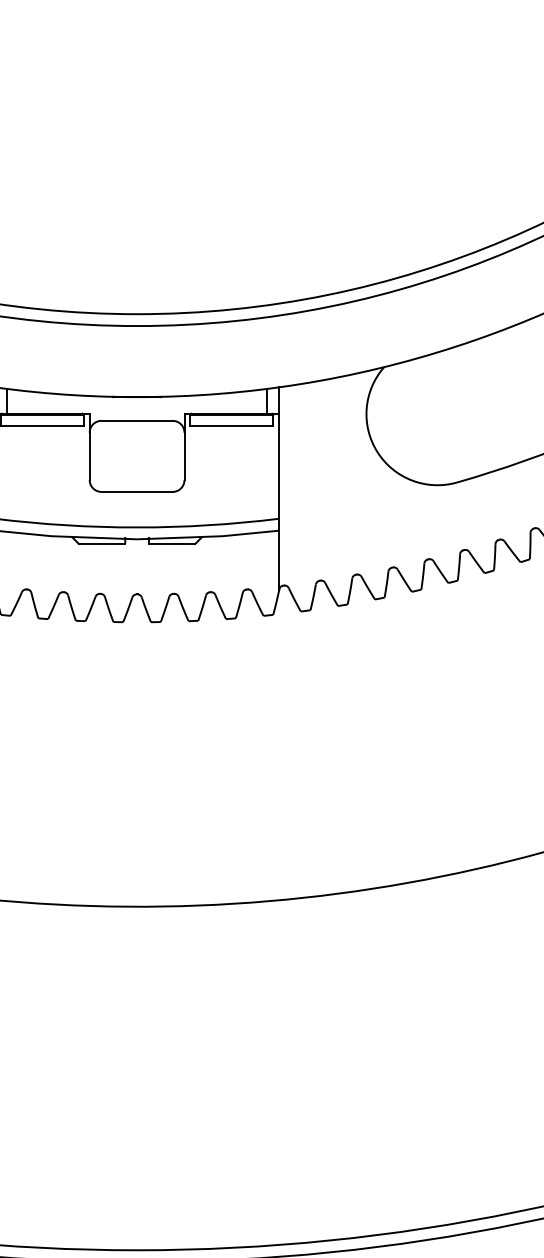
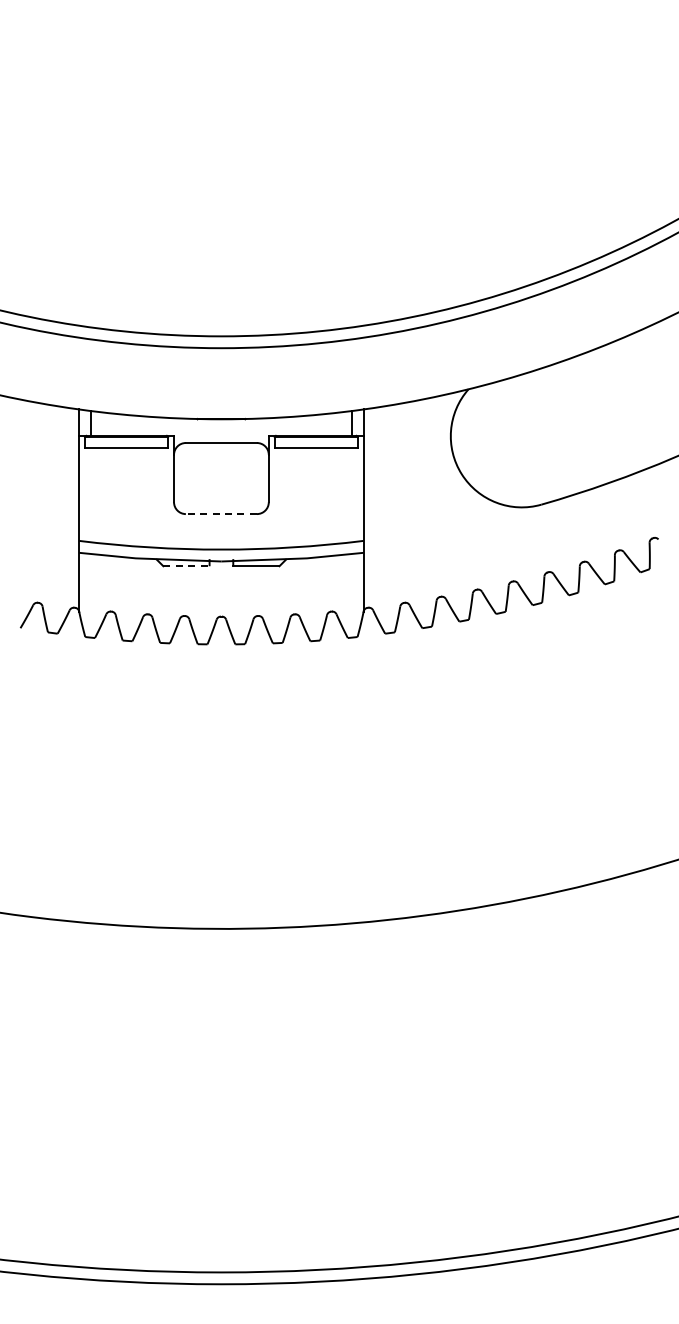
line: (137, 492) -> (221, 514), solid -> dashed
line: (102, 544) -> (186, 566), solid -> dashed

